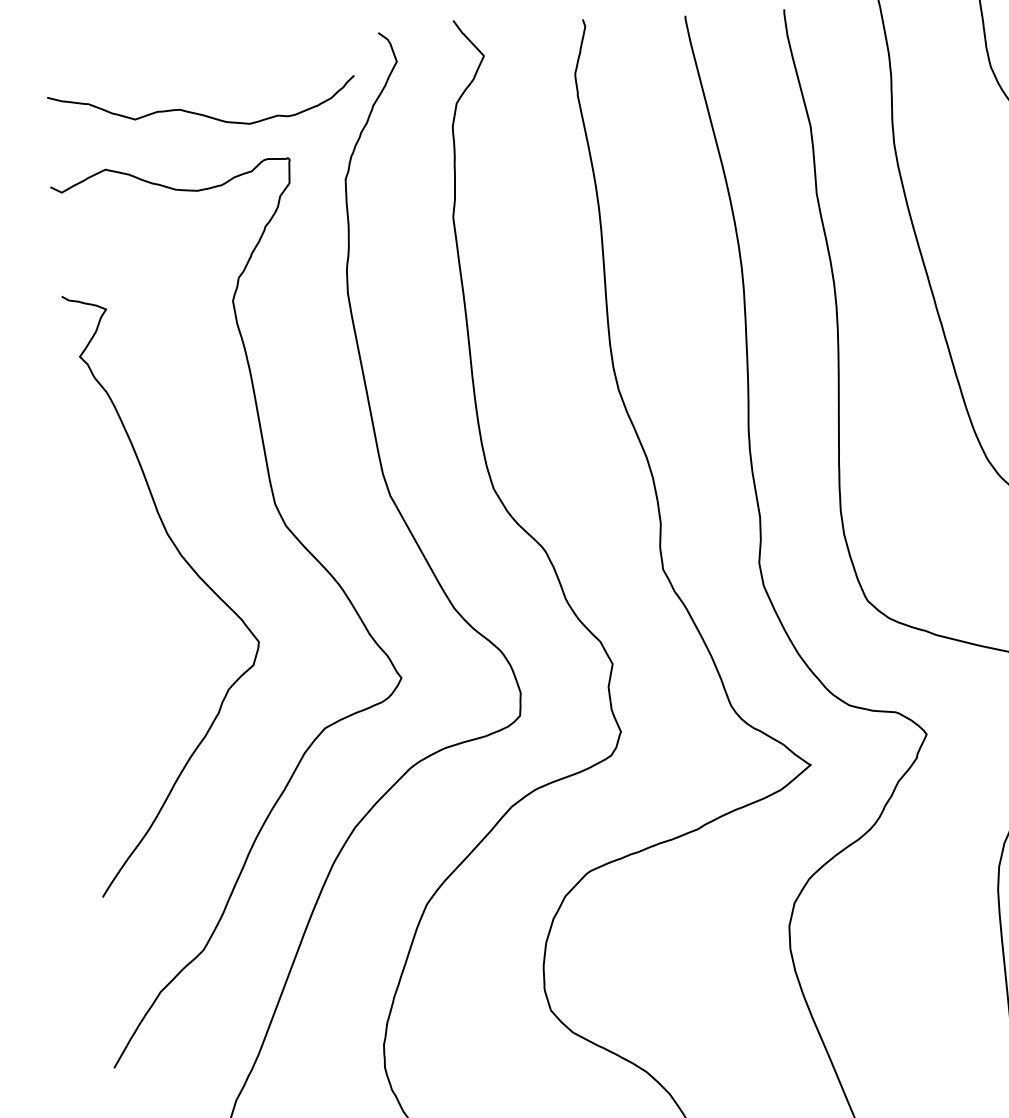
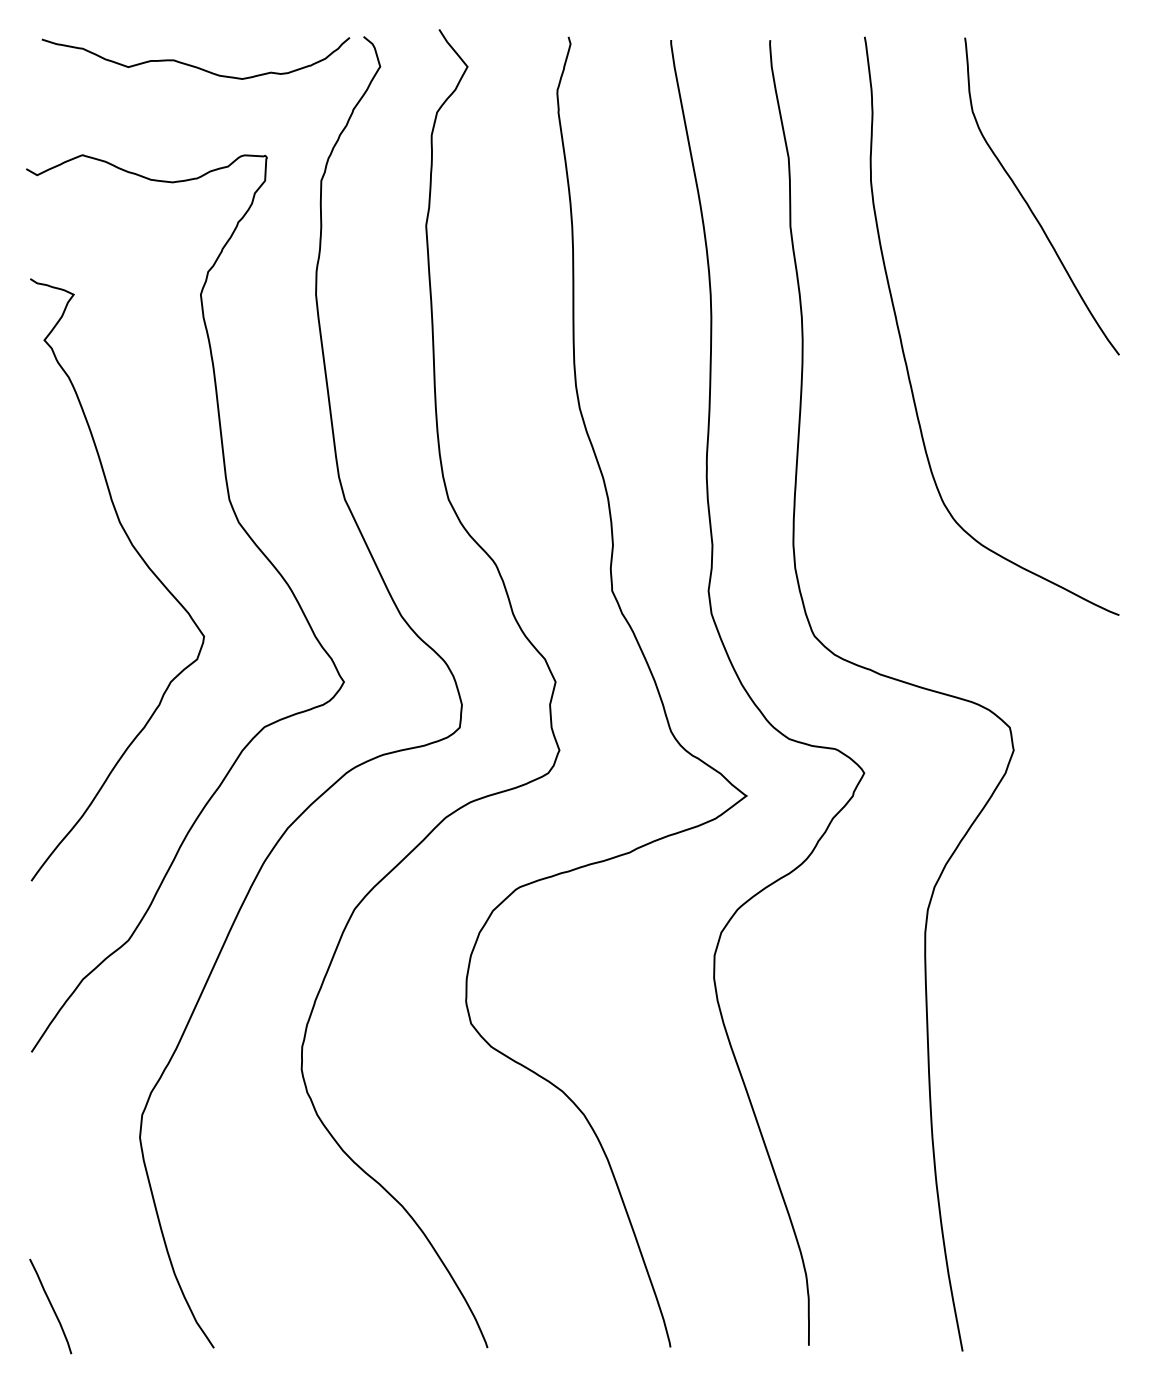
curve: (201, 113) -> (194, 65), moved

